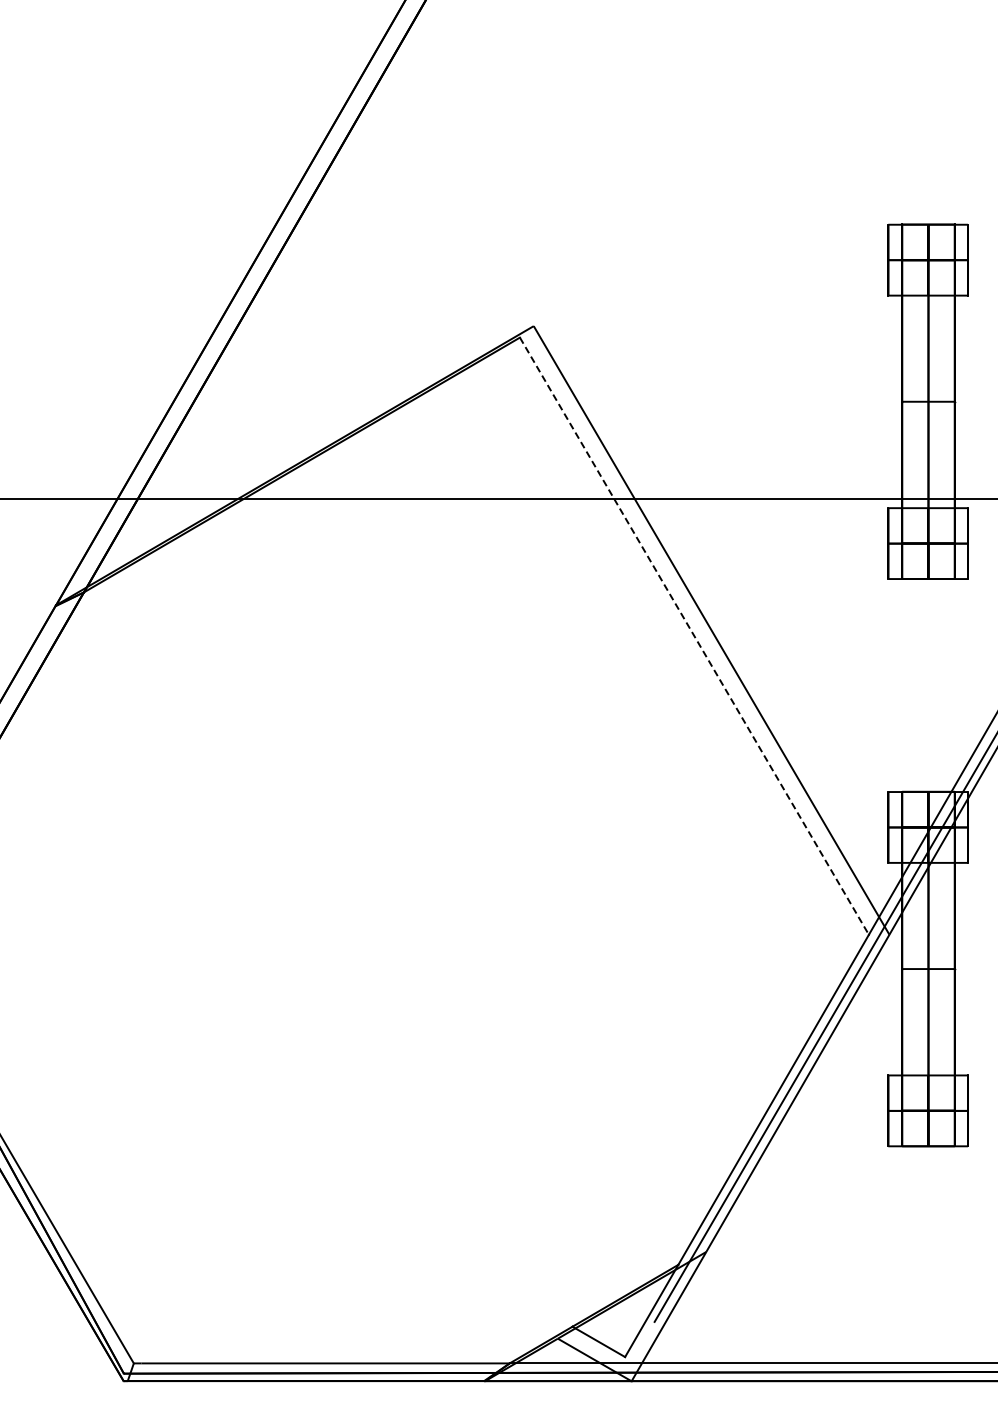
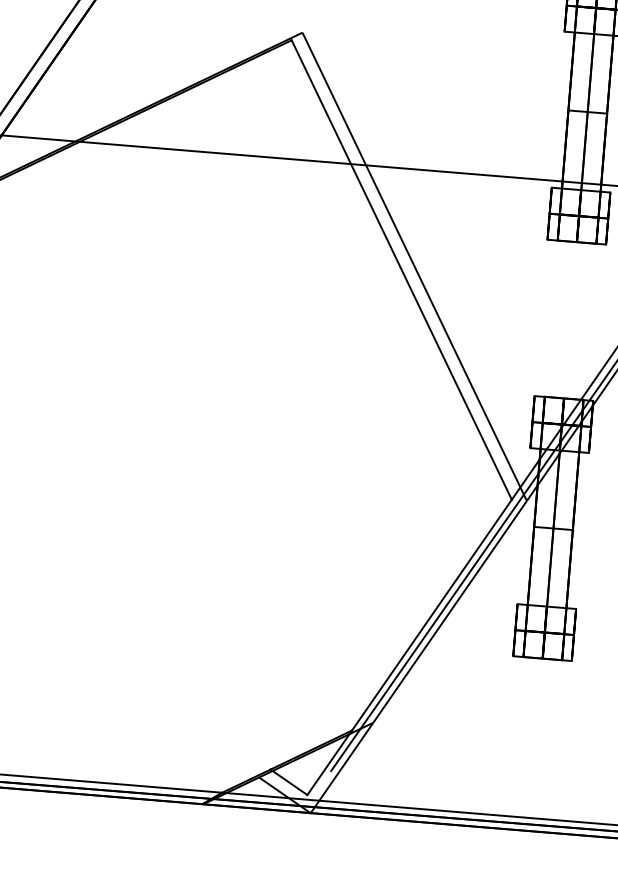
line: (694, 636) -> (401, 270), dashed -> solid

